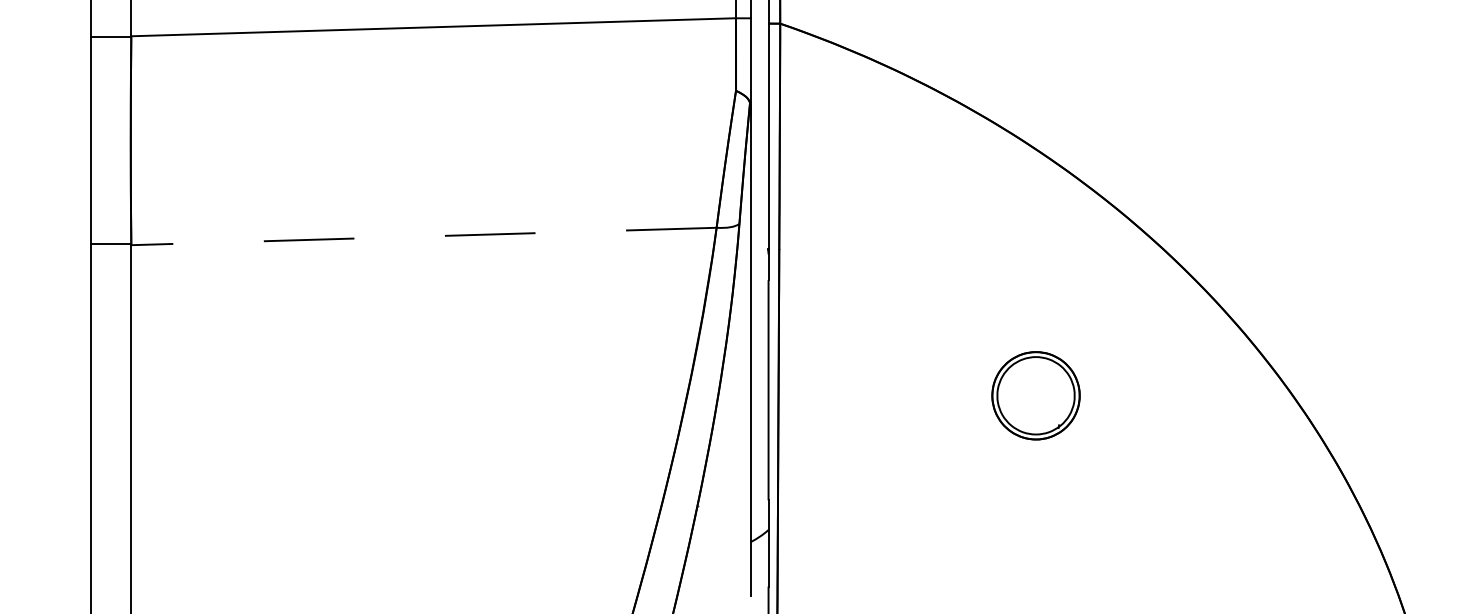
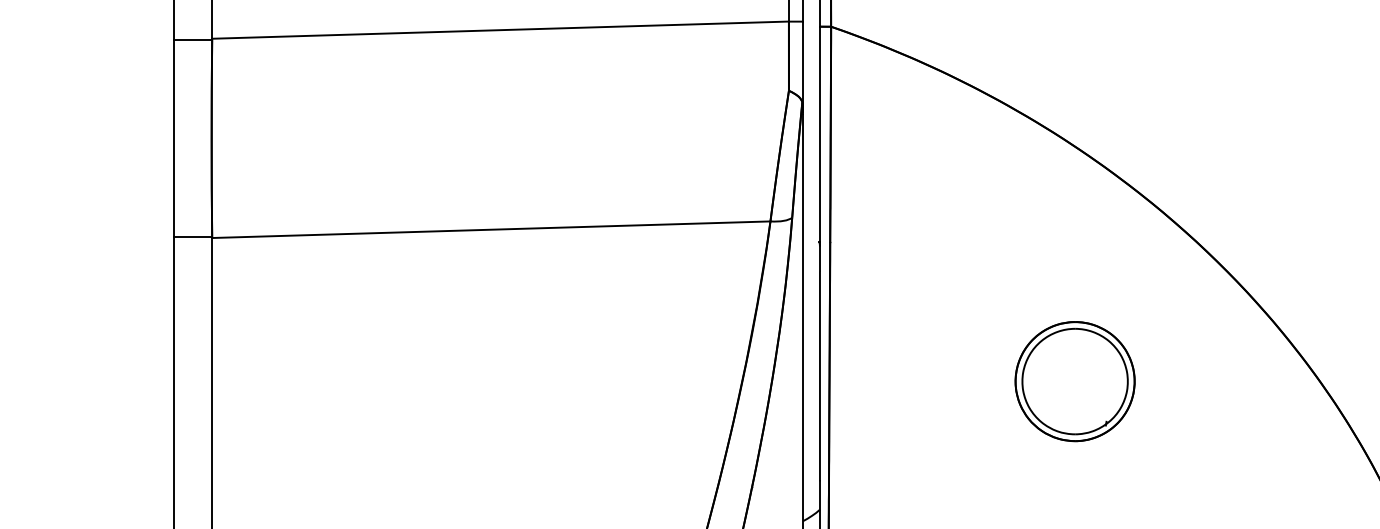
line: (423, 236) -> (490, 229), dashed -> solid
part: (1035, 395) -> (1074, 381), size x1.43

